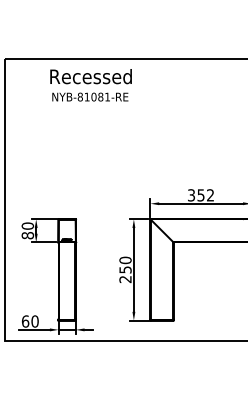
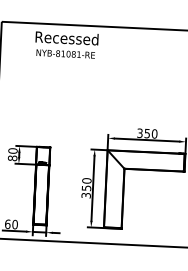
text: (210, 195) -> (154, 134), 352 -> 350
text: (125, 279) -> (86, 195), 250 -> 350

